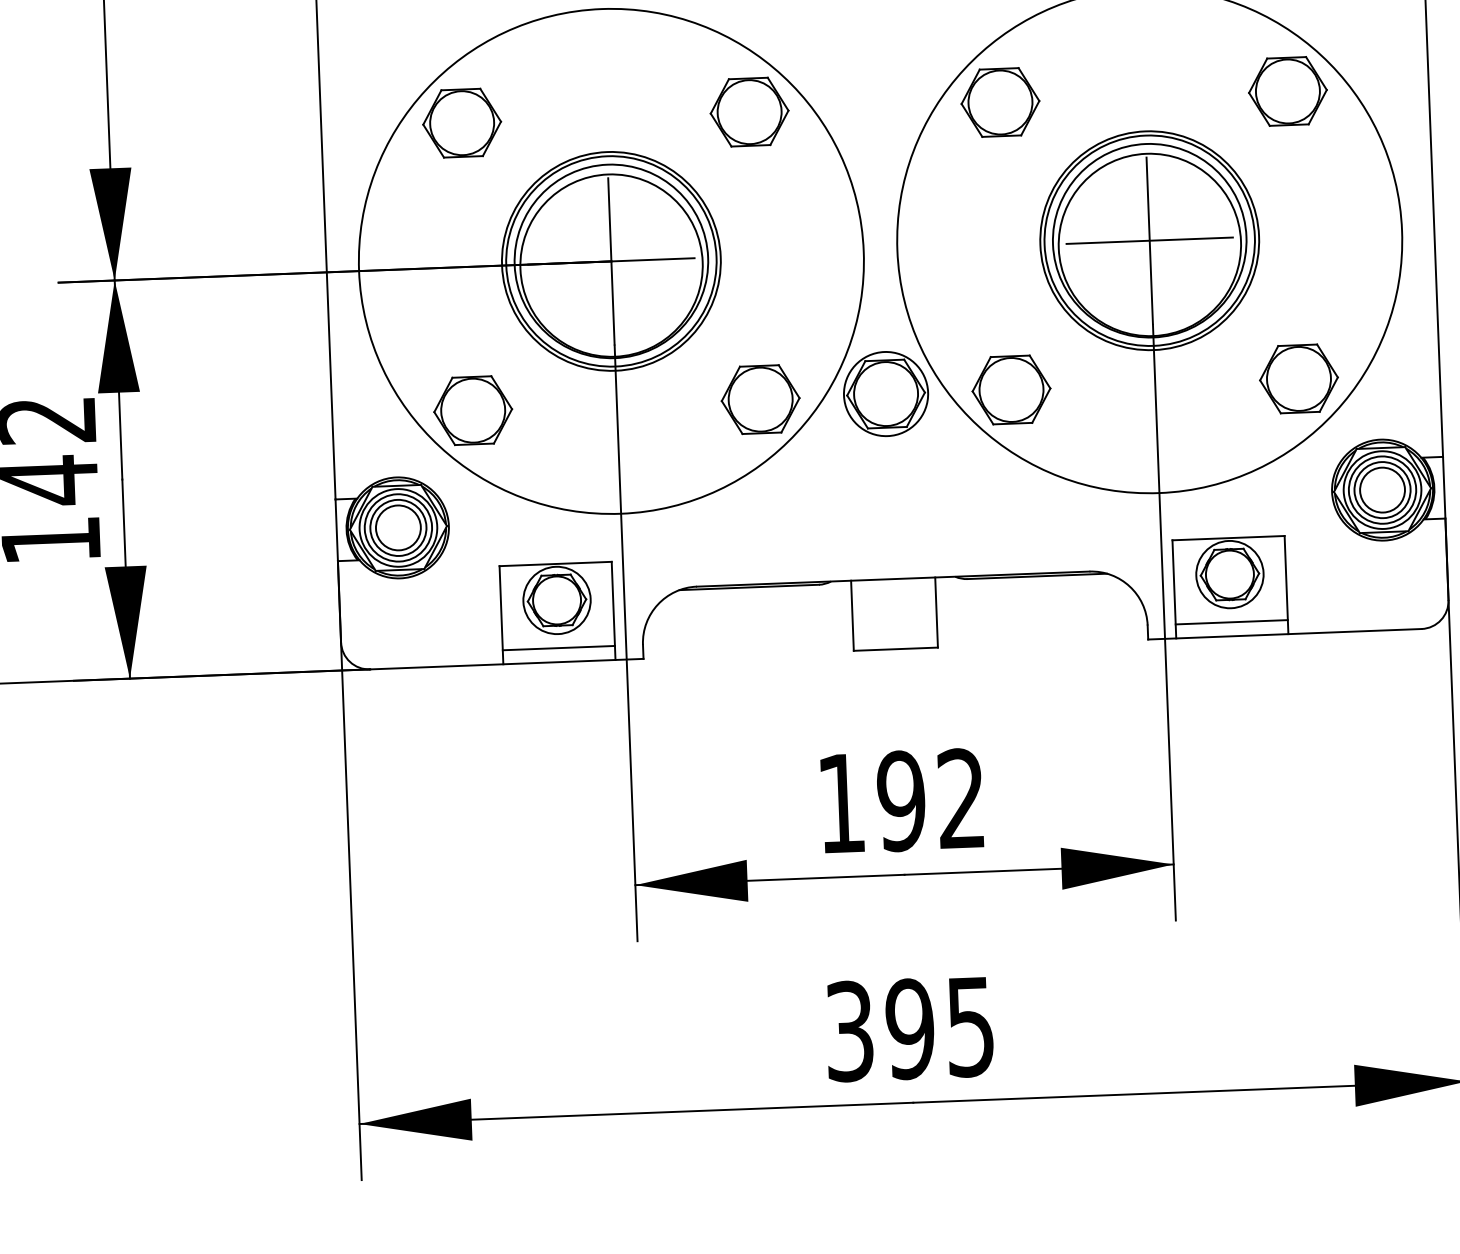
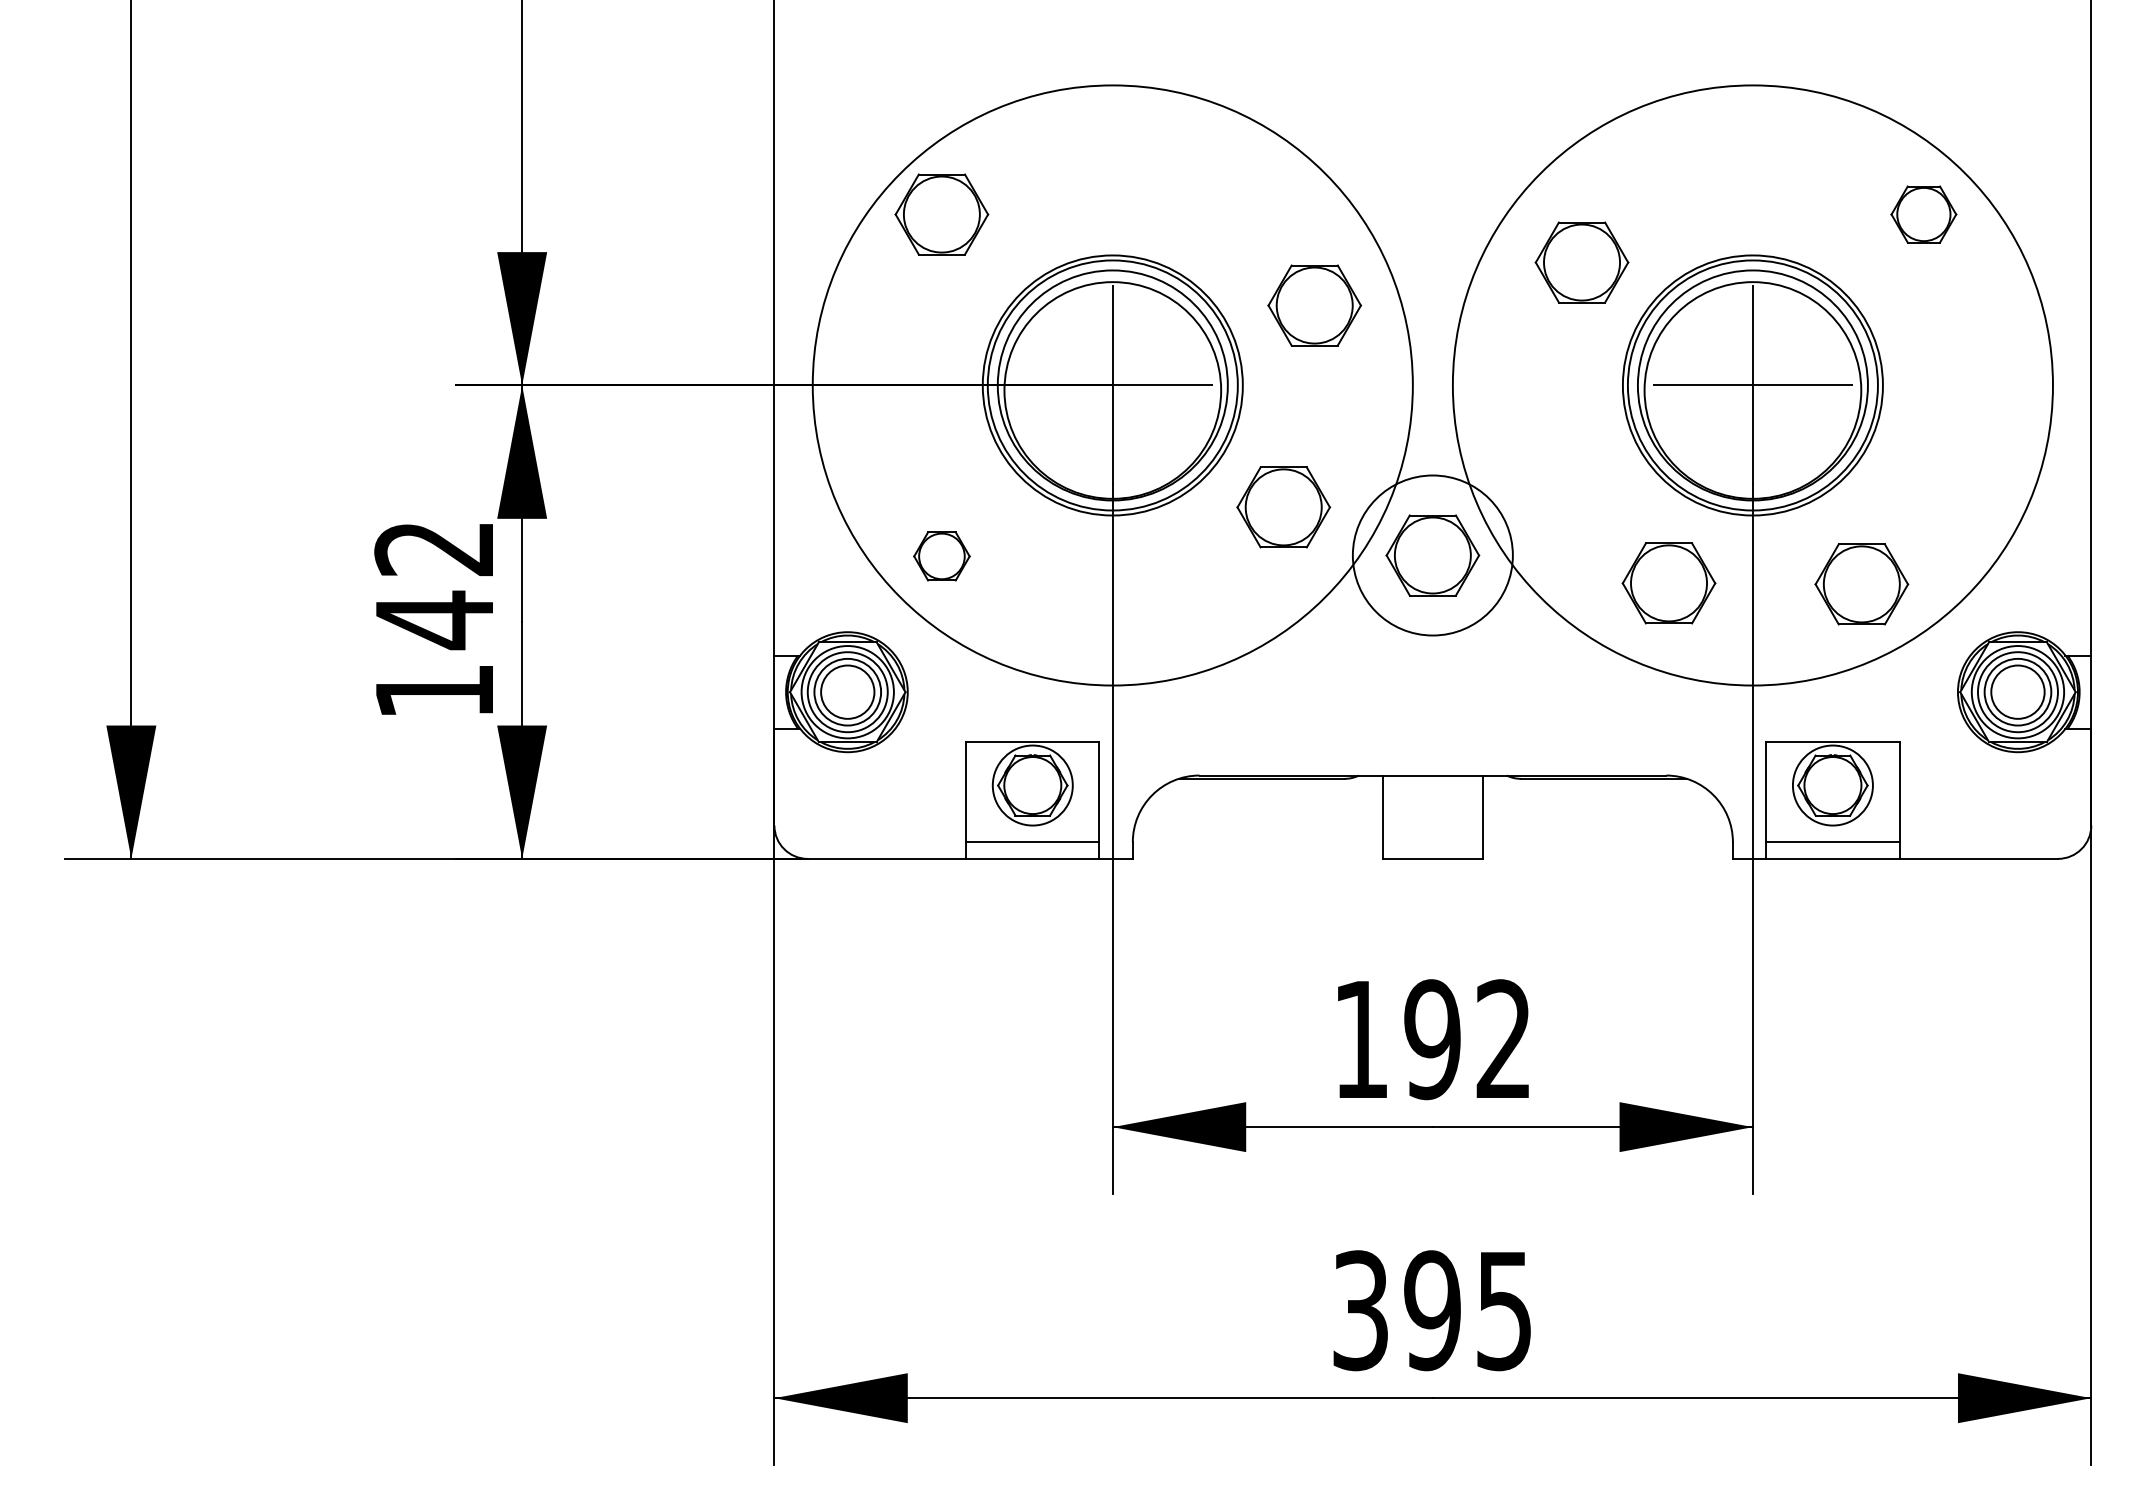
part: (1287, 91) -> (1923, 214), size x0.7
part: (1000, 102) -> (1581, 262), moved
part: (749, 112) -> (1314, 305), moved
part: (1298, 379) -> (1861, 584), moved
part: (1011, 390) -> (1668, 583), moved
circle: (885, 394) -> (1432, 555), size x1.6
part: (760, 399) -> (1283, 507), moved
part: (472, 410) -> (941, 556), size x0.6

